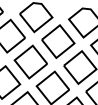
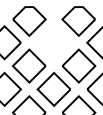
part: (58, 41) -> (54, 42), removed

